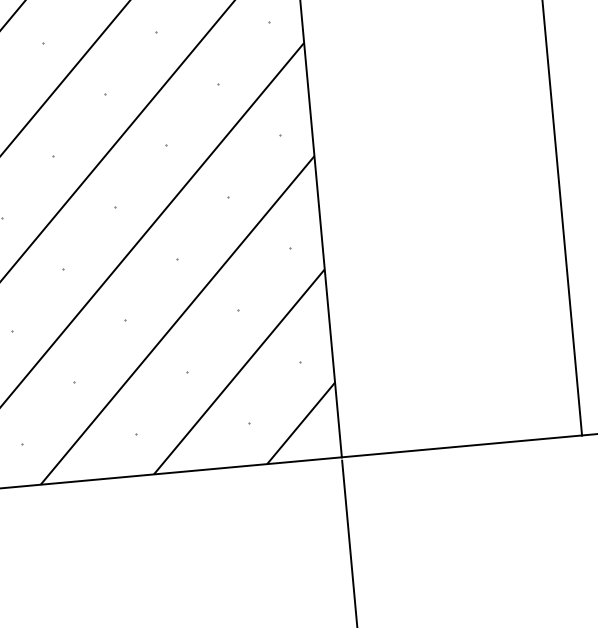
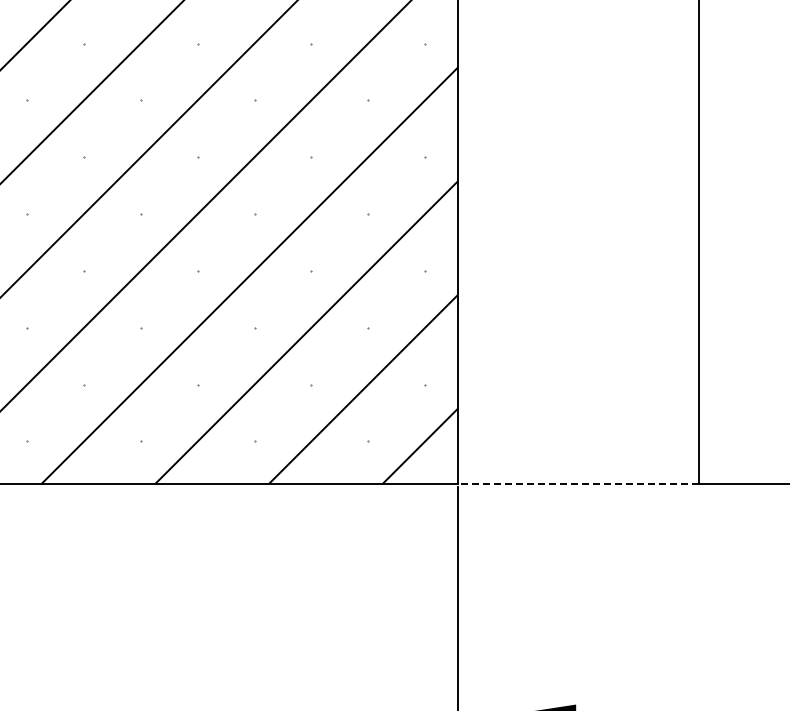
line: (461, 446) -> (578, 483), solid -> dashed

